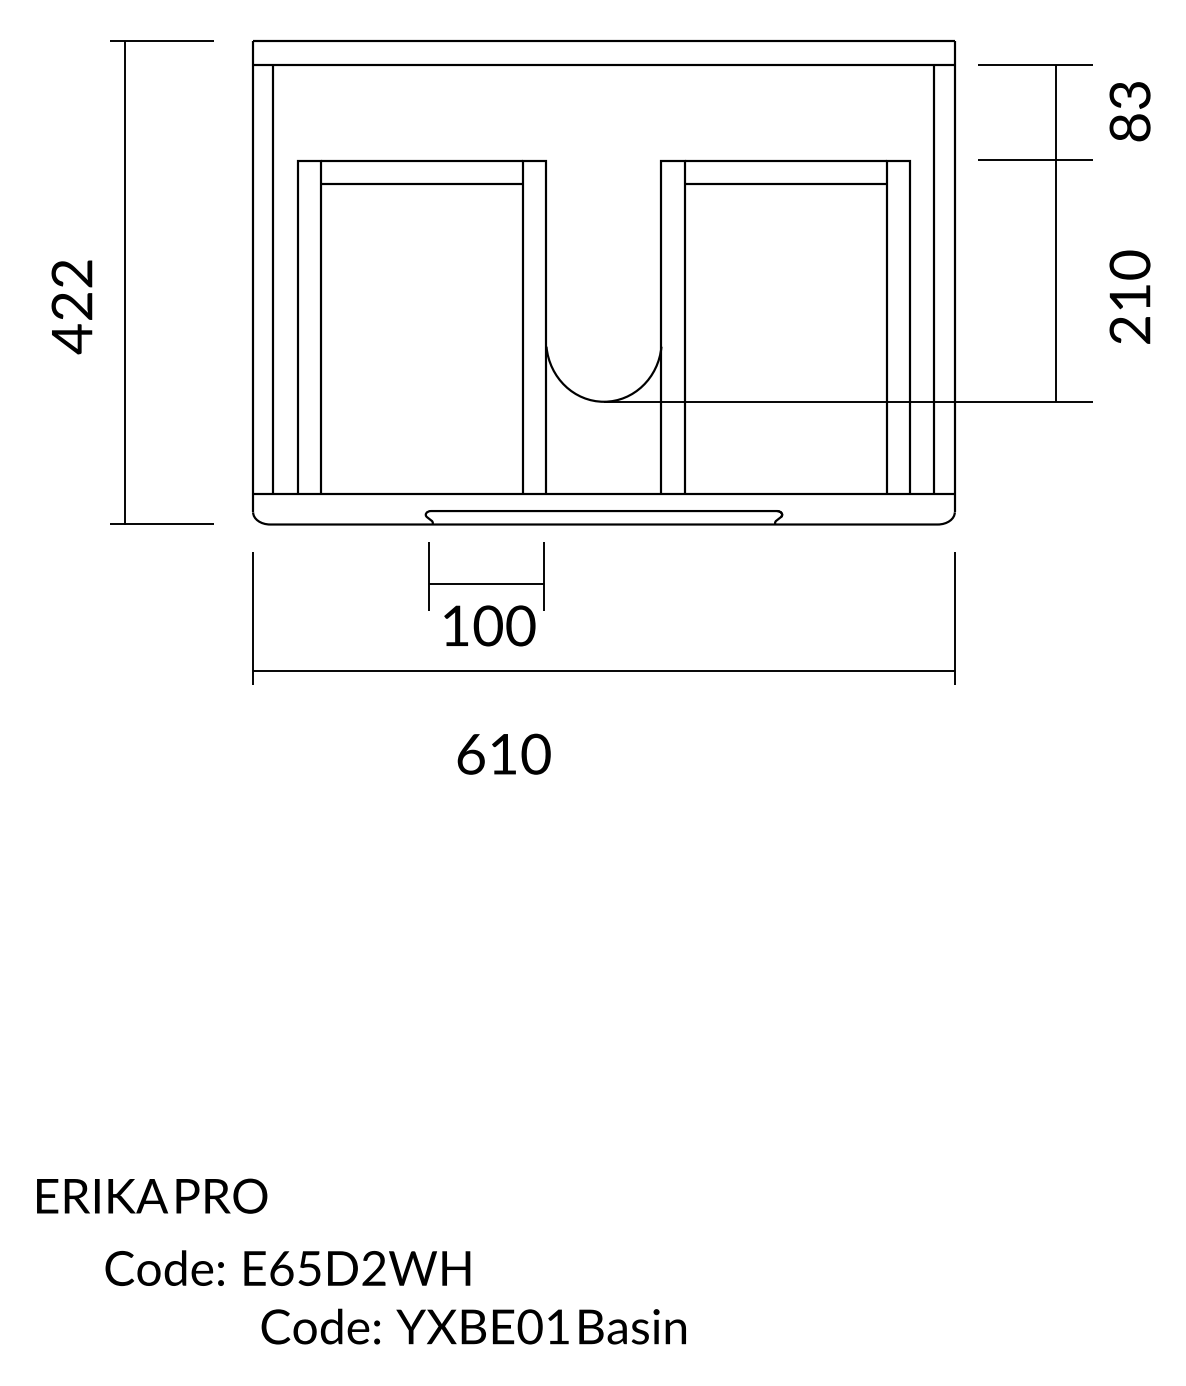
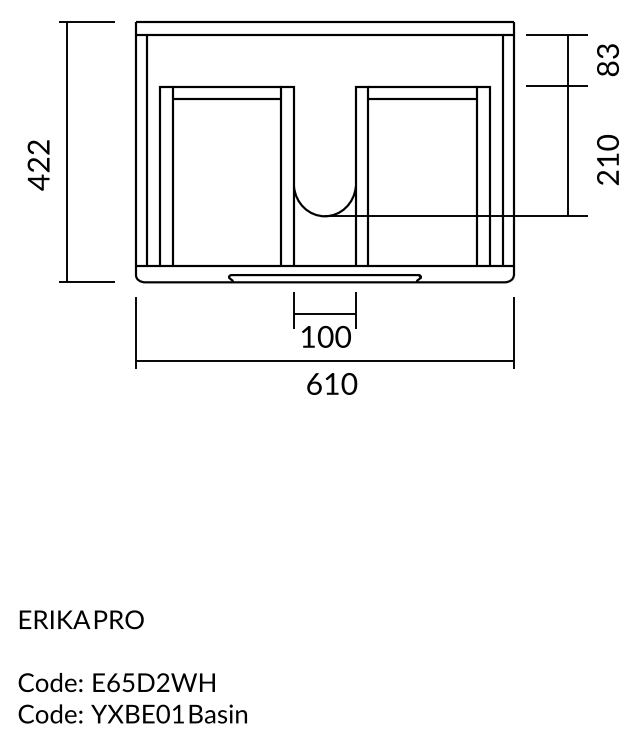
part: (486, 593) -> (324, 319), moved
text: (504, 753) -> (332, 383), moved
text: (151, 1195) -> (81, 619), moved
text: (287, 1268) -> (116, 682), moved
text: (473, 1325) -> (132, 713), moved

